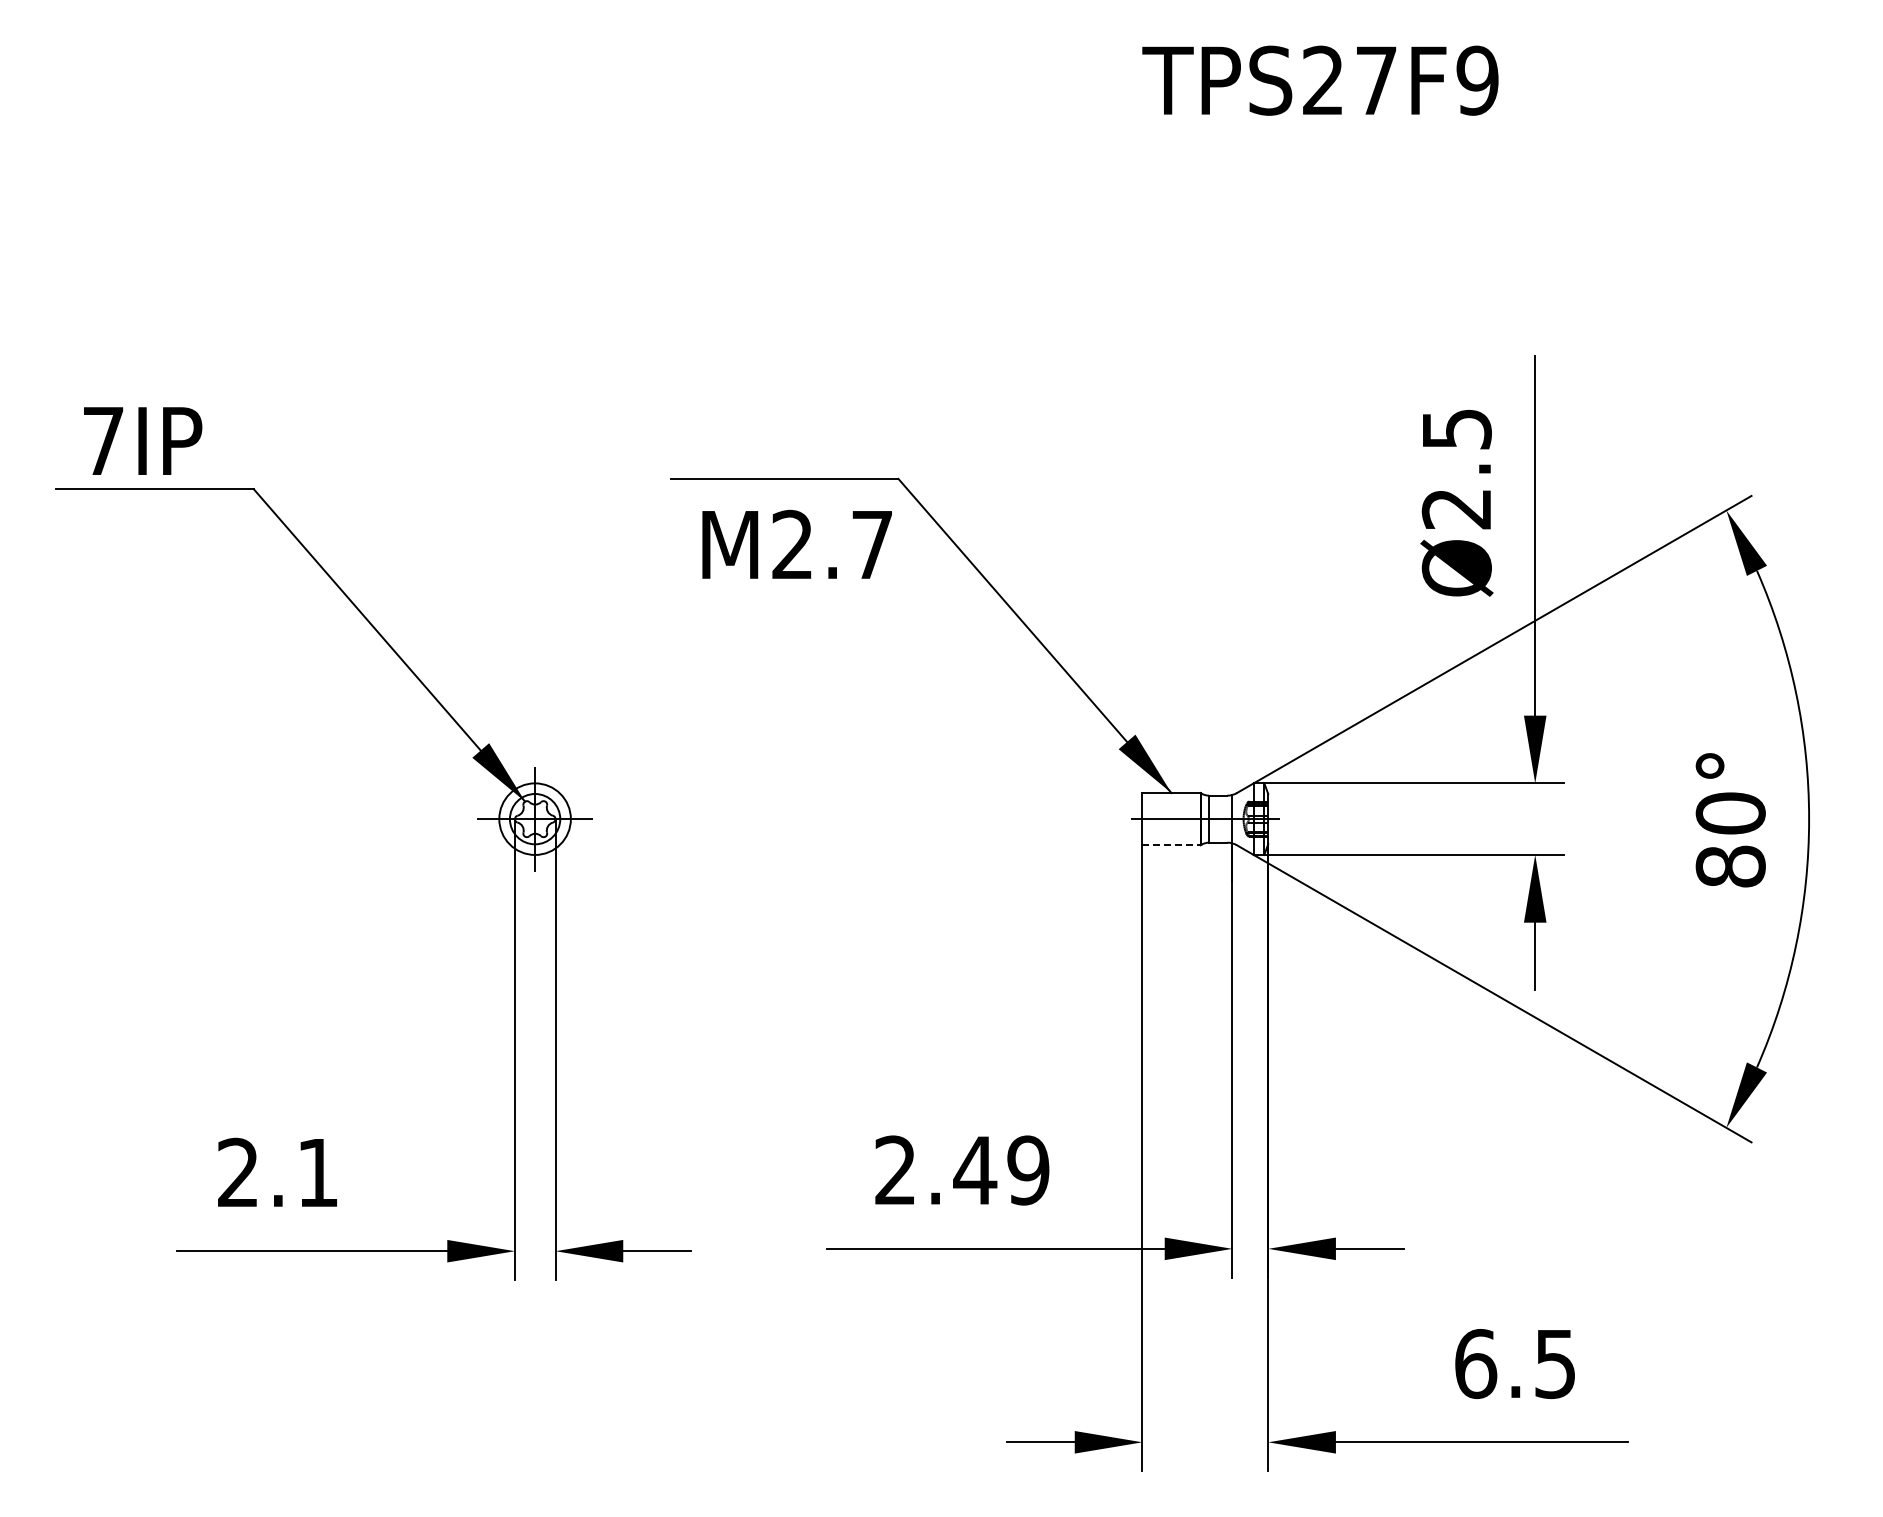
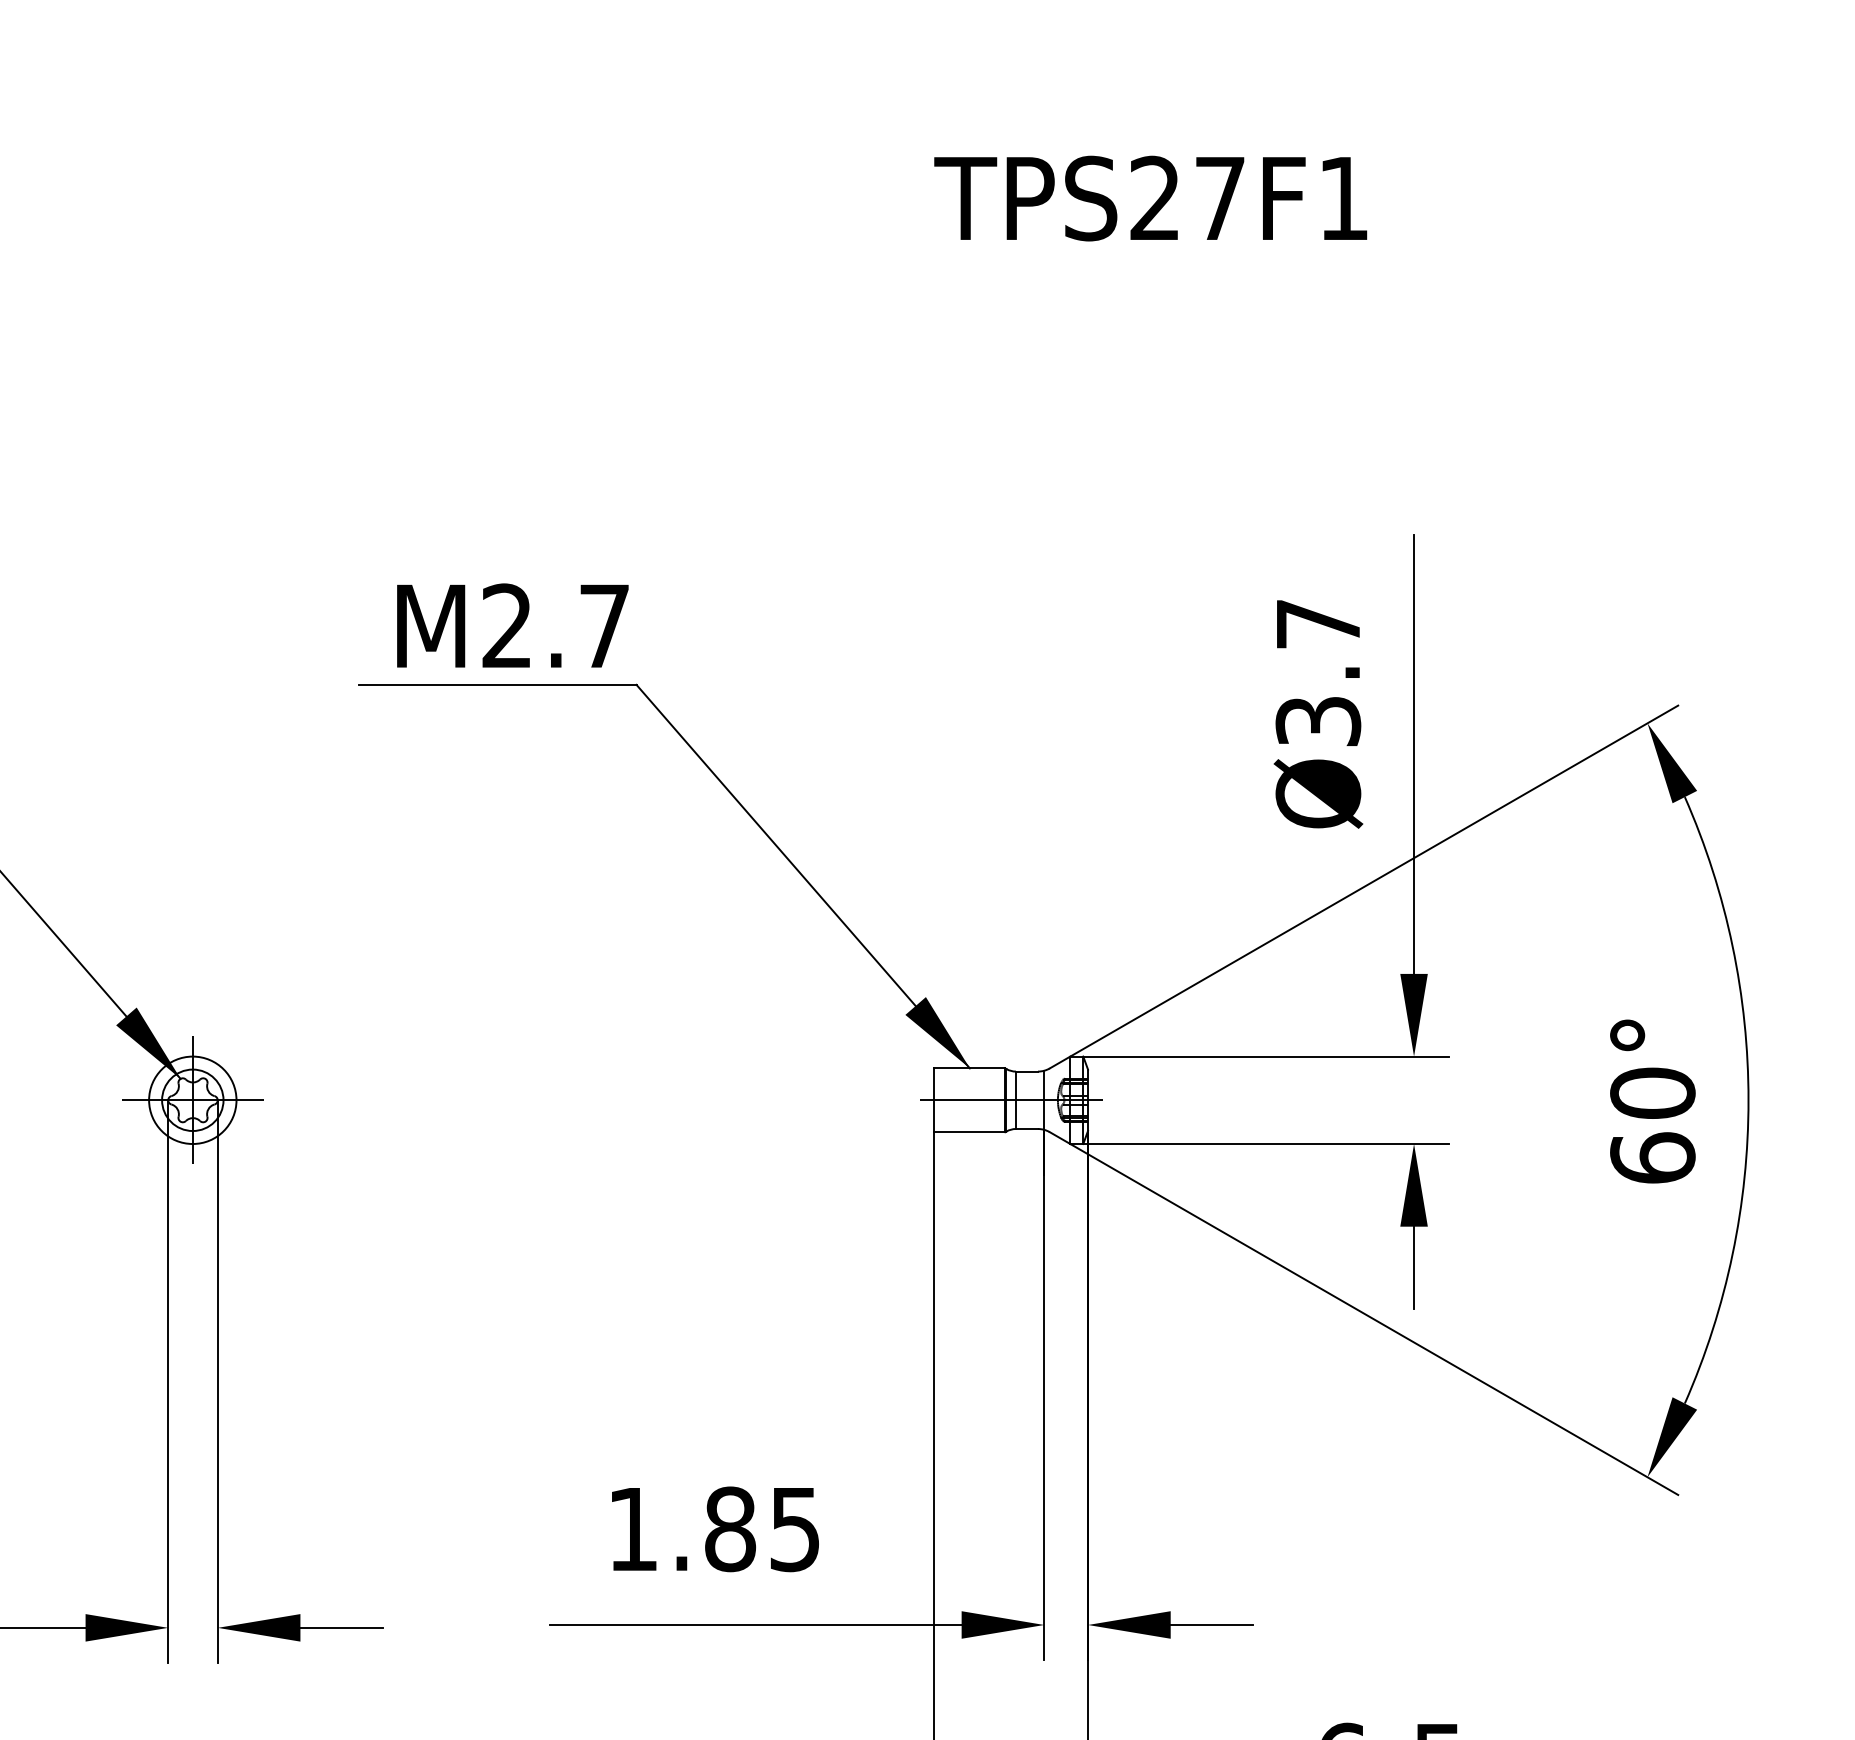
text: (1477, 80) -> (1343, 198), TPS27F9 -> TPS27F1
text: (1456, 469) -> (1317, 673), Ø2.5 -> Ø3.7
text: (796, 543) -> (511, 624), moved
line: (1171, 845) -> (969, 1132), dashed -> solid
text: (1730, 866) -> (1652, 1158), 80° -> 60°
text: (962, 1170) -> (714, 1529), 2.49 -> 1.85

